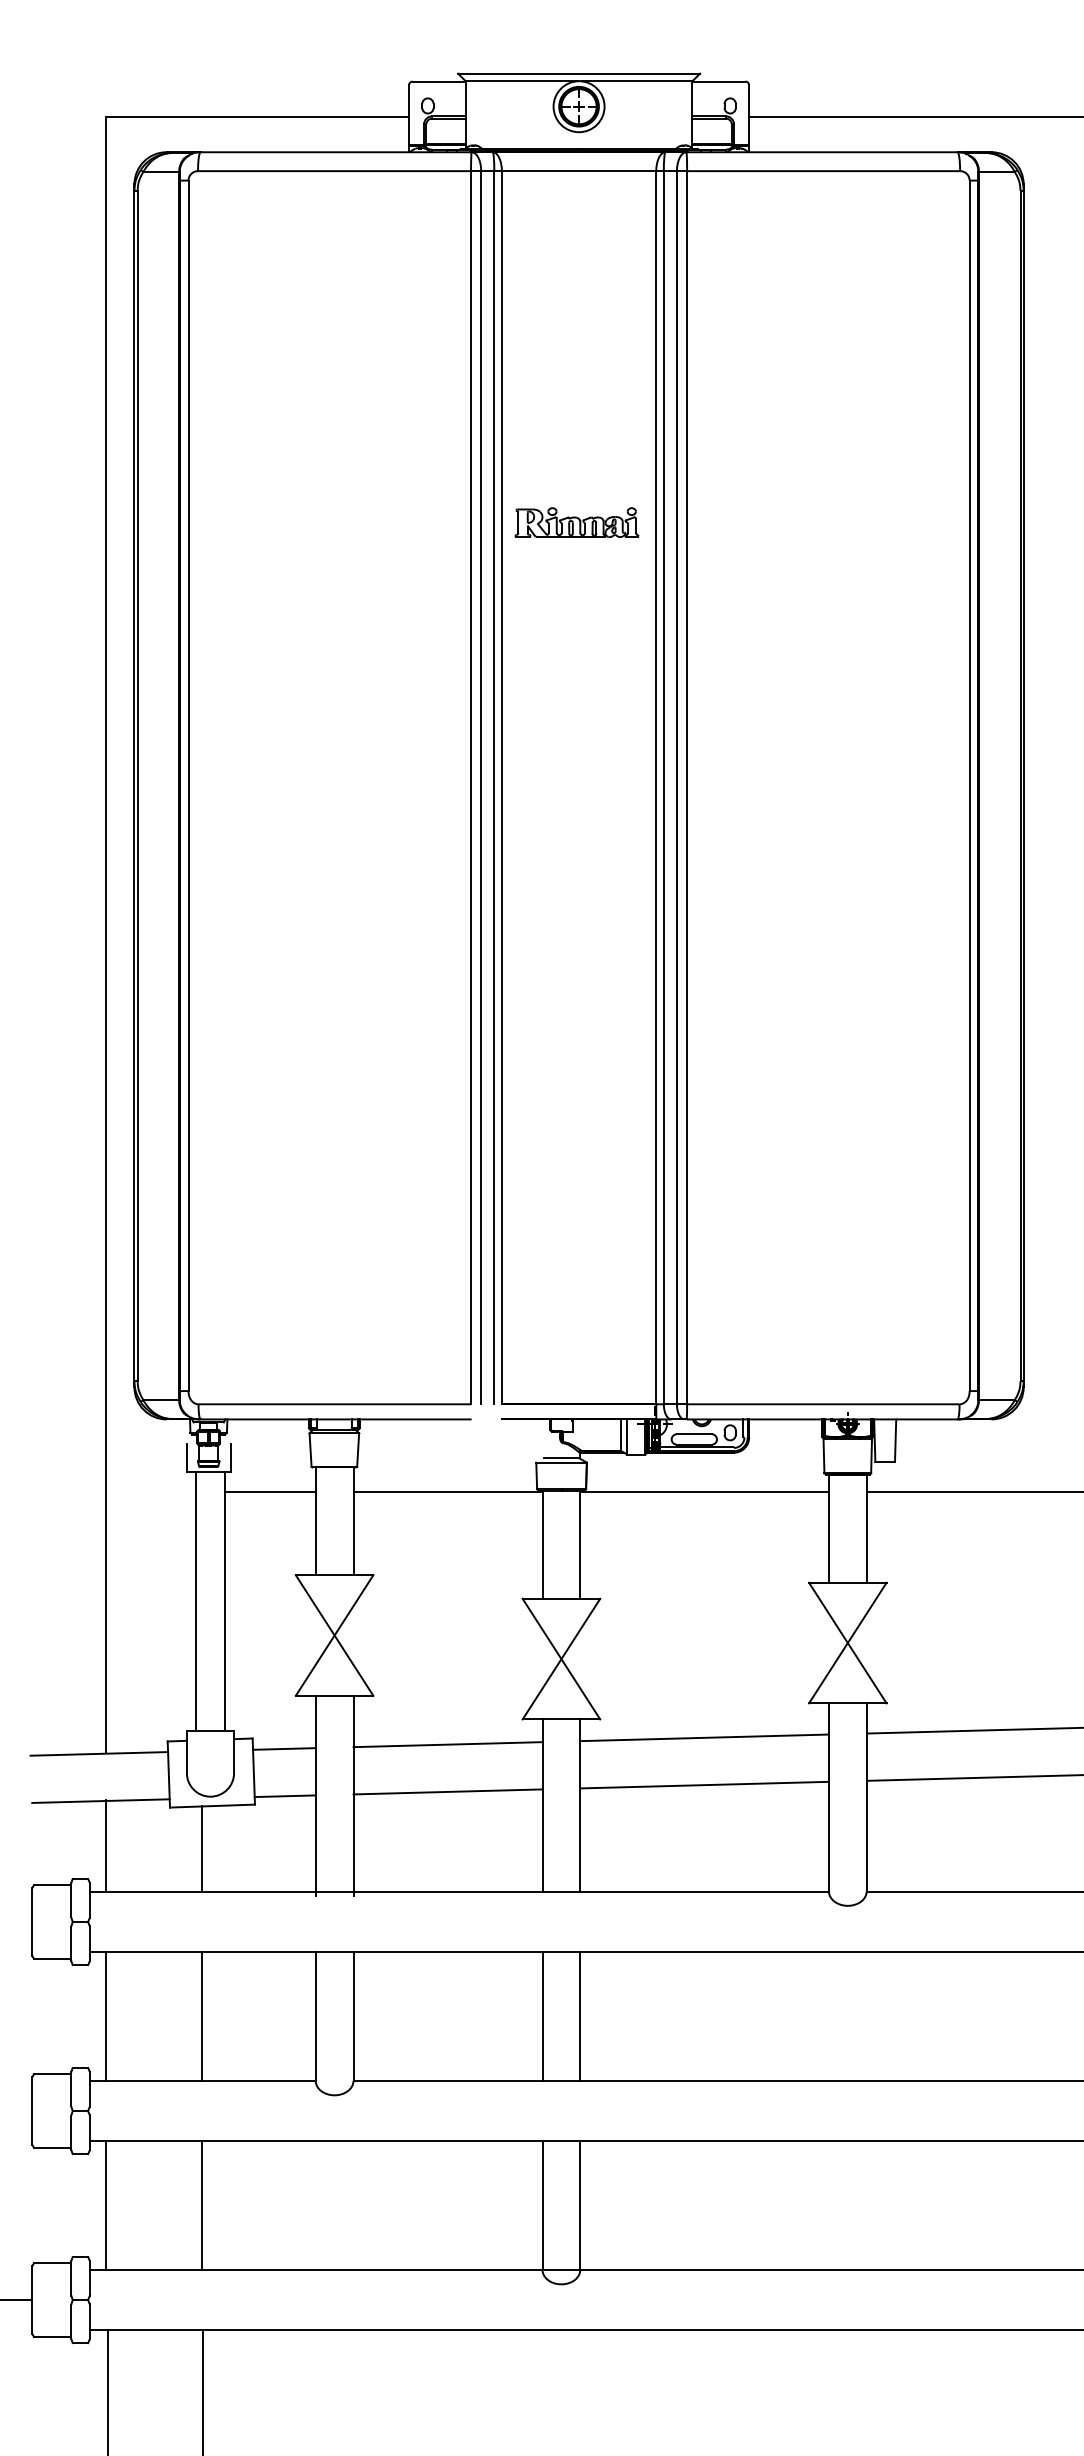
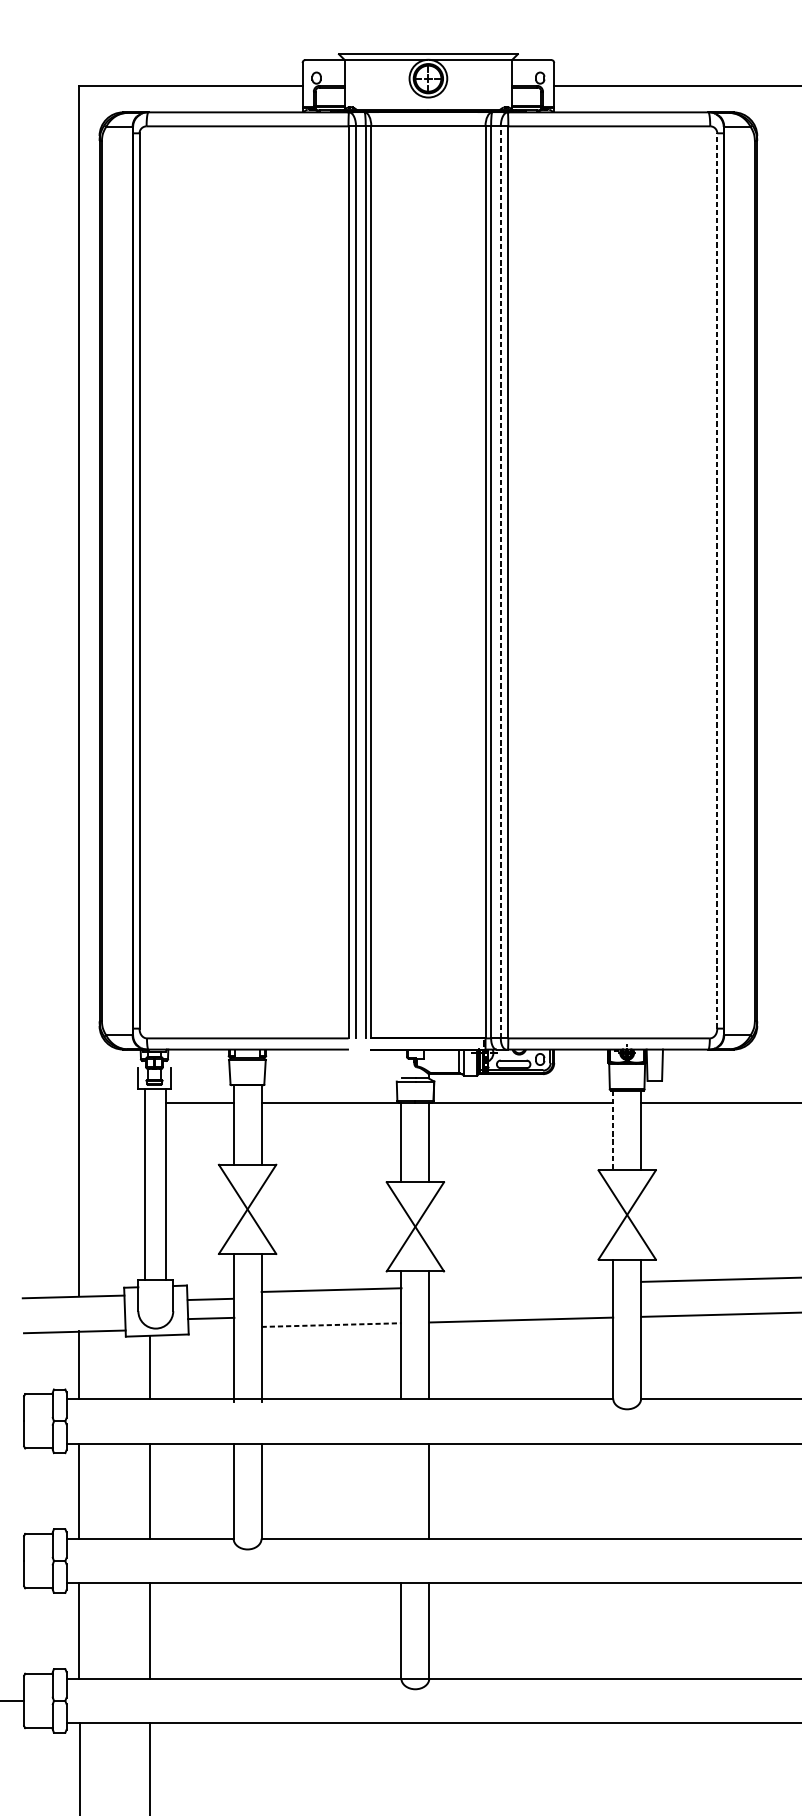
part: (576, 522) -> (426, 386), removed
line: (969, 785) -> (717, 580), solid -> dashed
line: (676, 787) -> (500, 582), solid -> dashed
line: (828, 1528) -> (612, 1130), solid -> dashed
line: (704, 1737) -> (521, 1284), removed
line: (284, 1748) -> (211, 1318), moved
line: (448, 1791) -> (331, 1324), solid -> dashed
line: (284, 1796) -> (209, 1299), moved
line: (542, 2016) -> (401, 1491), removed

